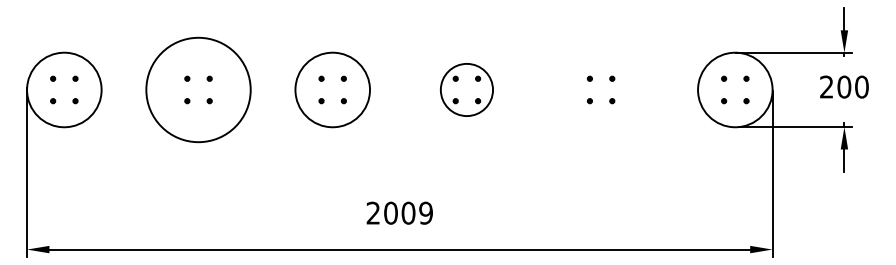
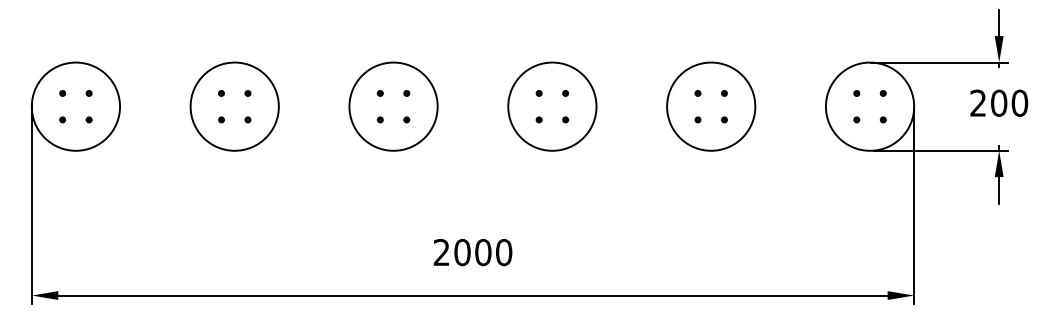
circle: (198, 89) -> (234, 106), size x0.71
circle: (467, 89) -> (552, 106), size x1.43
circle: (601, 89) -> (711, 106), added
text: (425, 213) -> (503, 252), 2009 -> 2000

